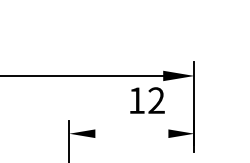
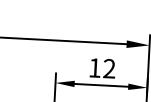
text: (147, 100) -> (102, 68), moved
line: (131, 133) -> (101, 85), added

